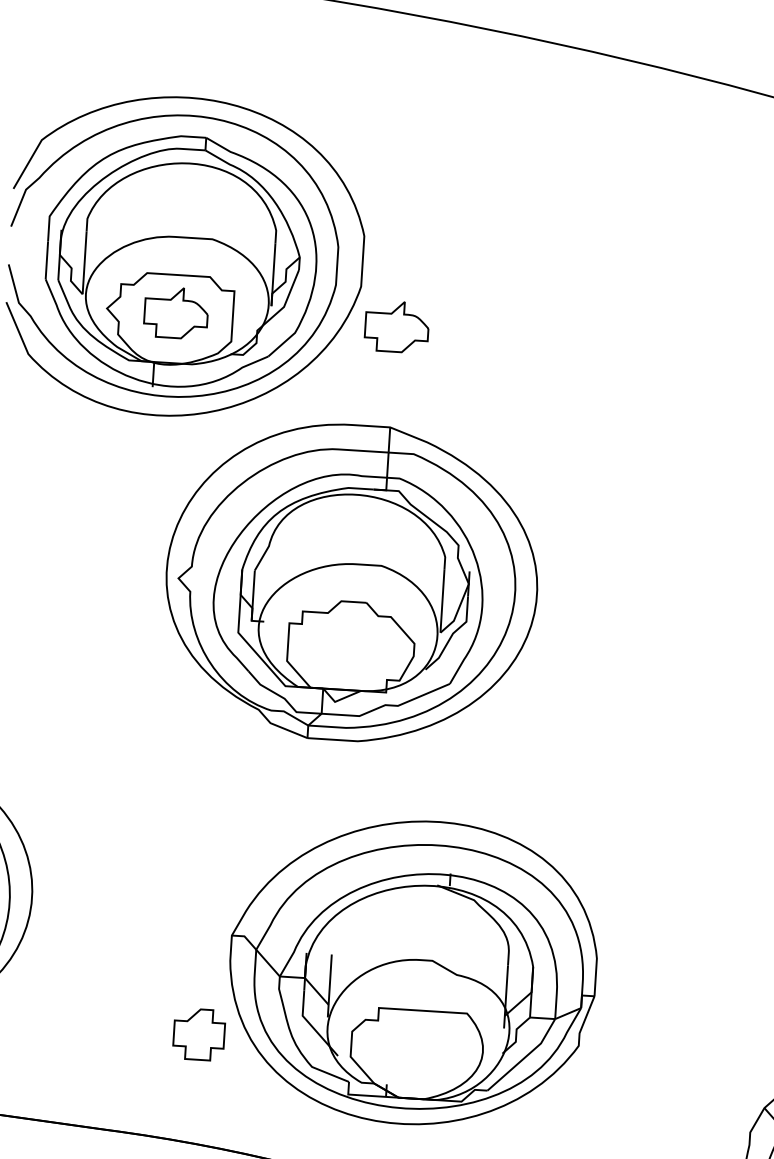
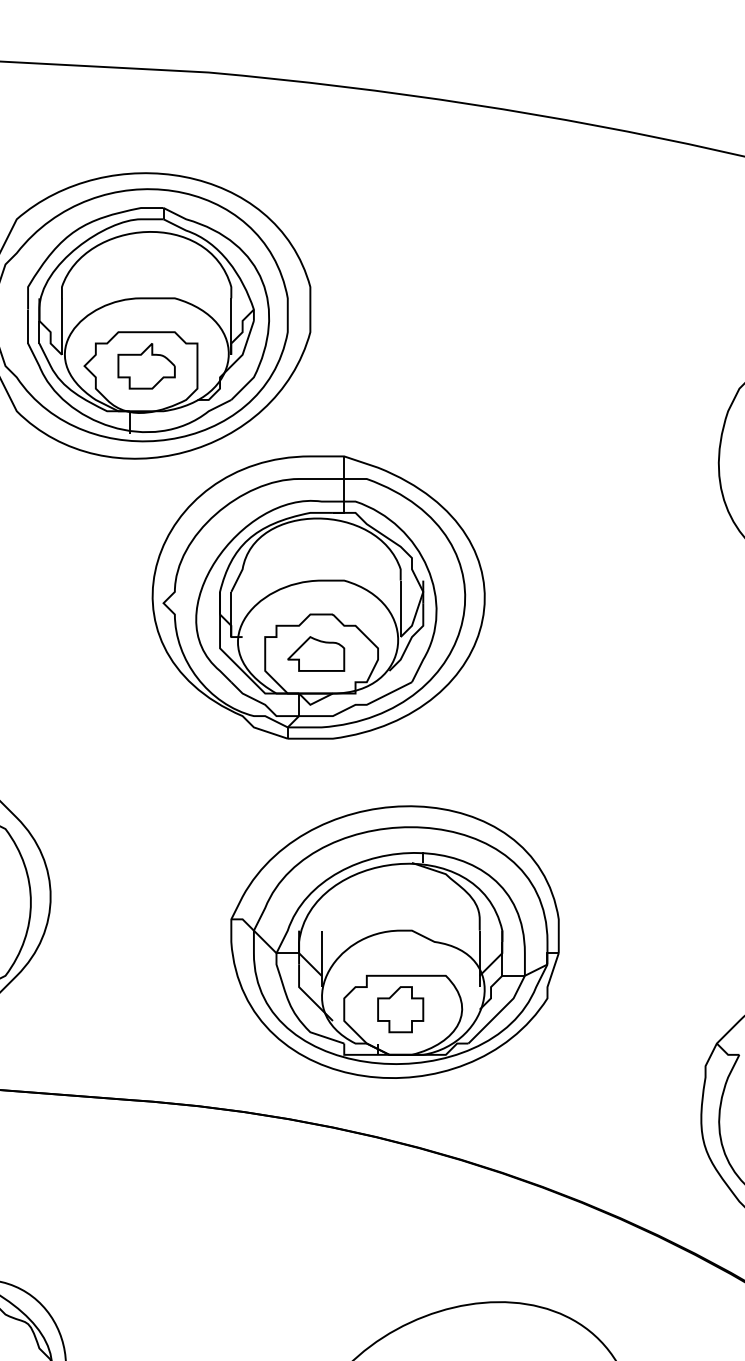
part: (396, 327) -> (344, 366), removed
part: (345, 645) -> (316, 653), added
part: (198, 1034) -> (400, 1009), moved

